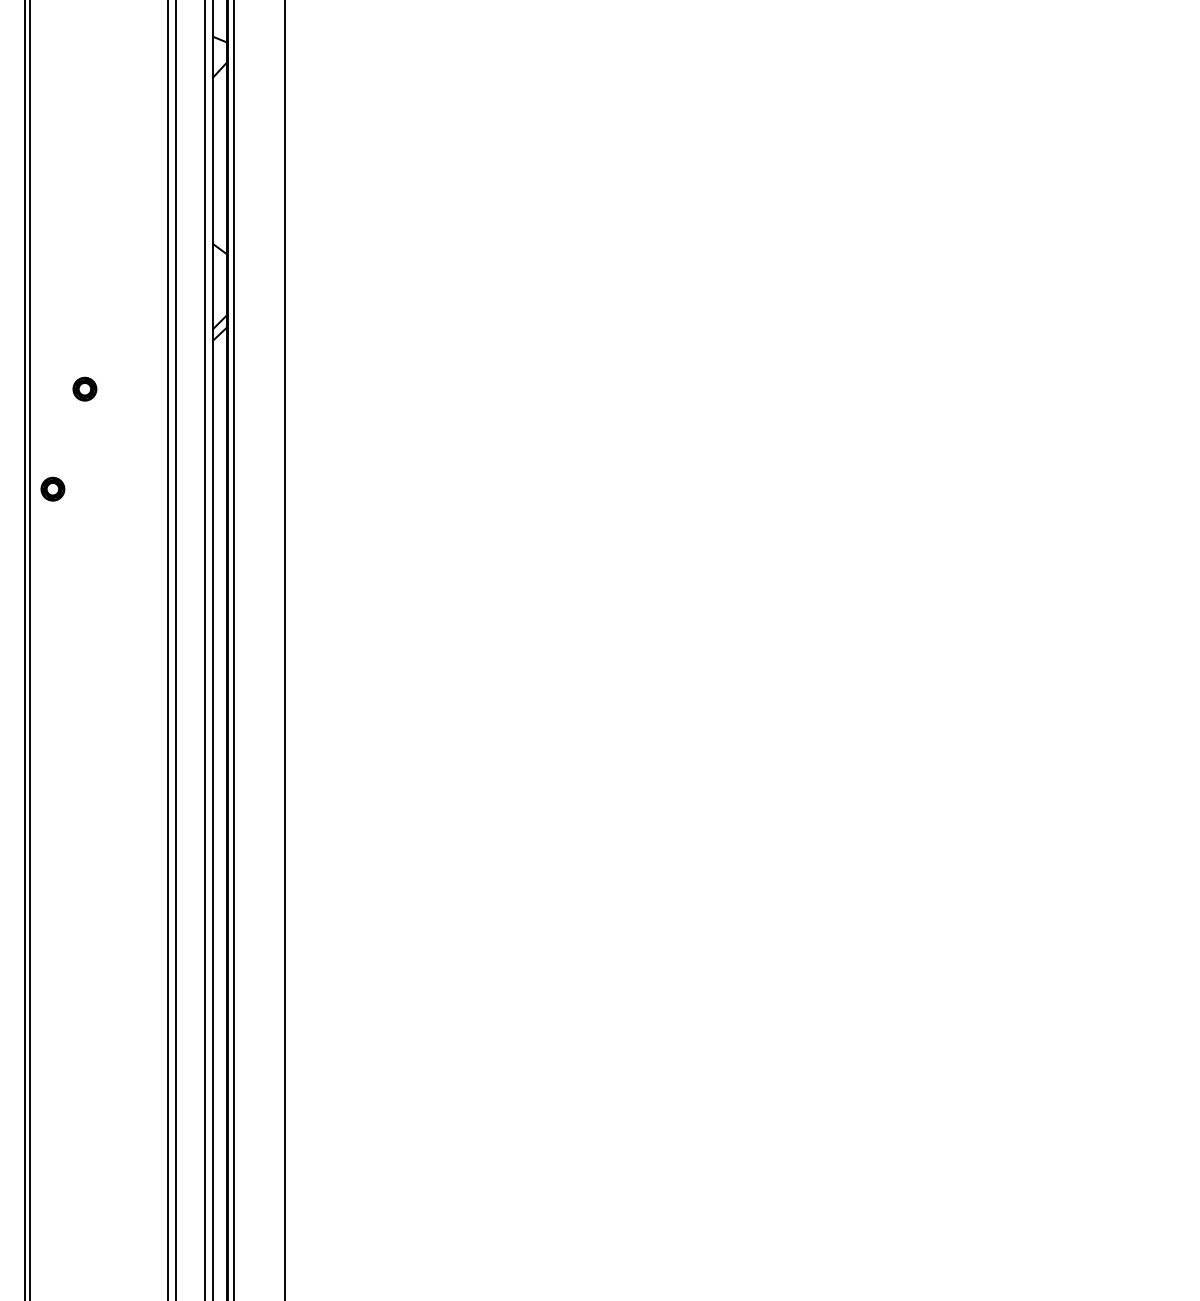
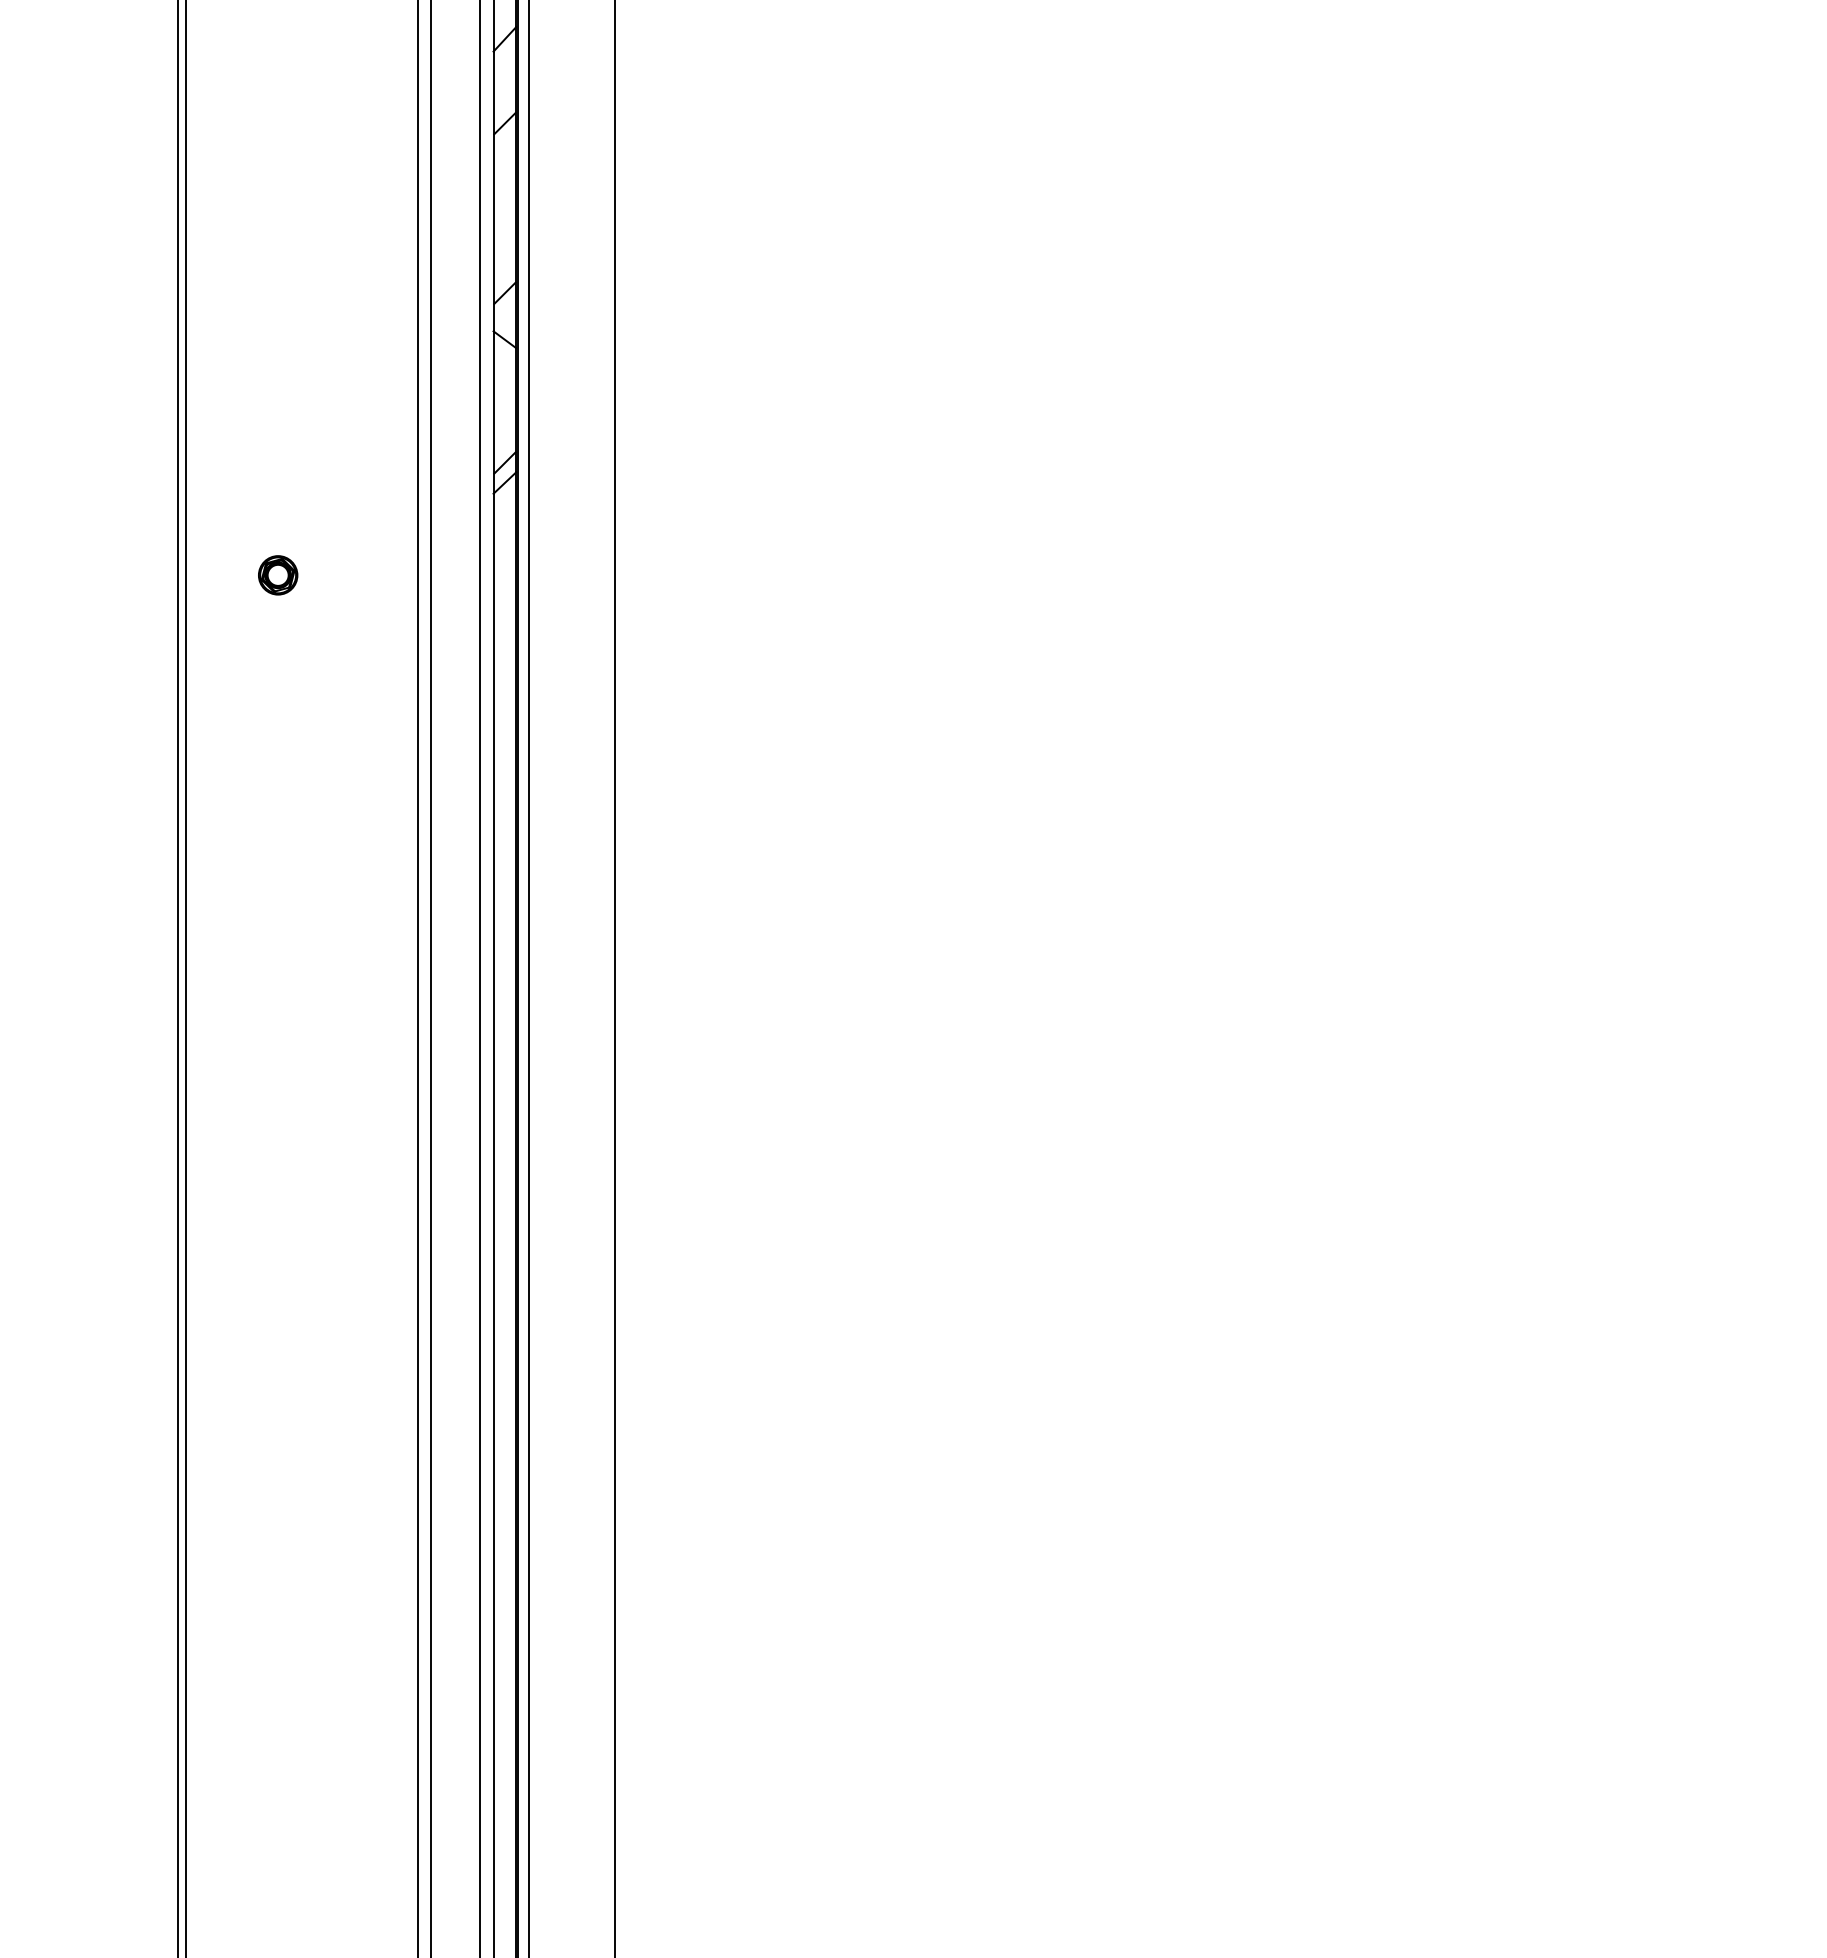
hatch: (219, 170) -> (504, 207), added
part: (52, 488) -> (223, 742), removed

